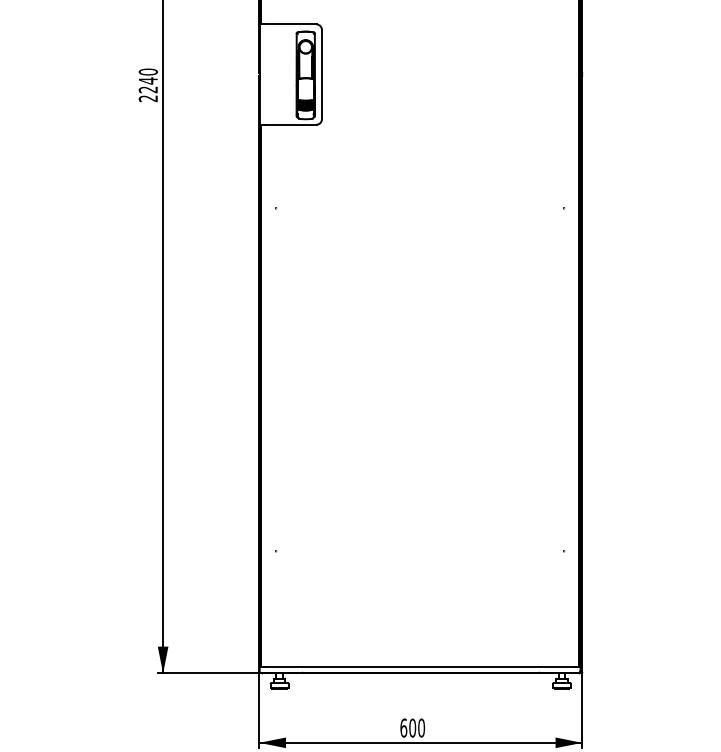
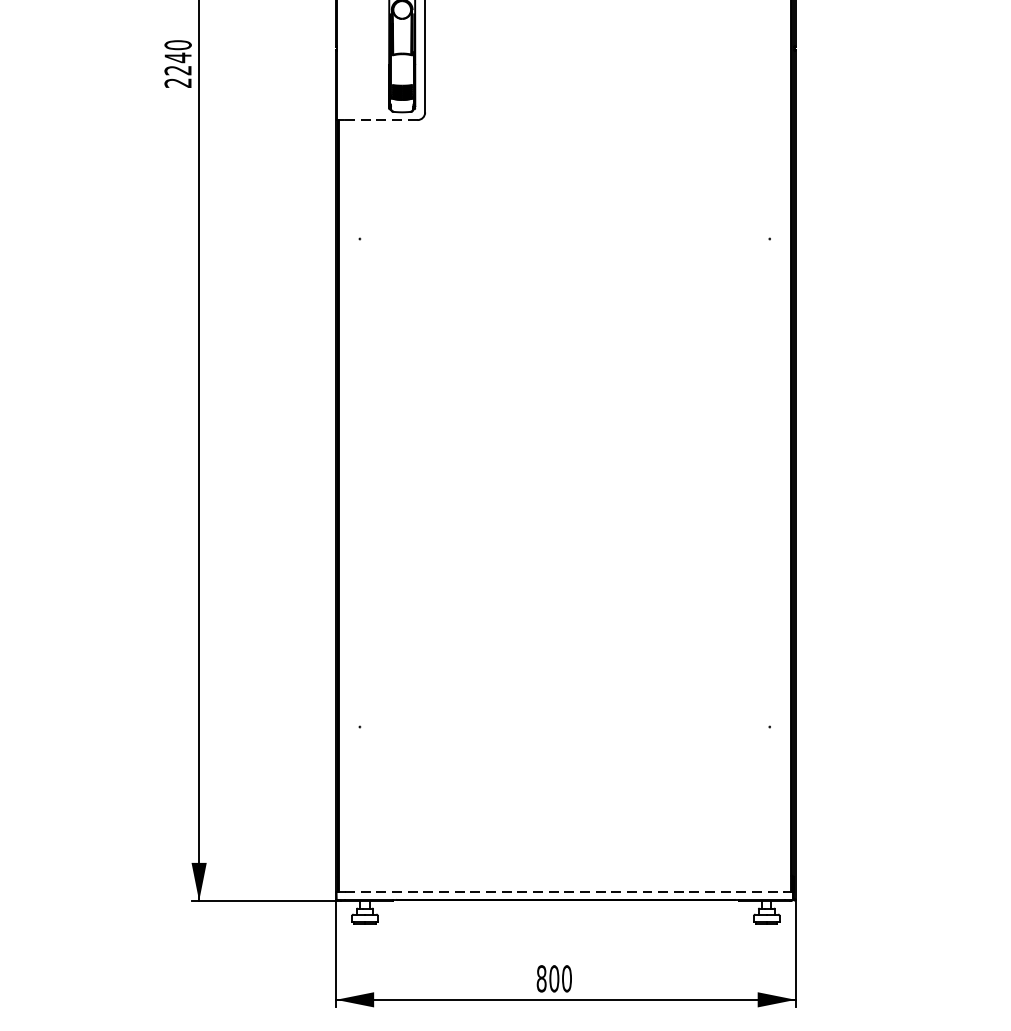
line: (290, 124) -> (380, 119), solid -> dashed
line: (420, 667) -> (565, 892), solid -> dashed
text: (403, 727) -> (541, 977), 600 -> 800

